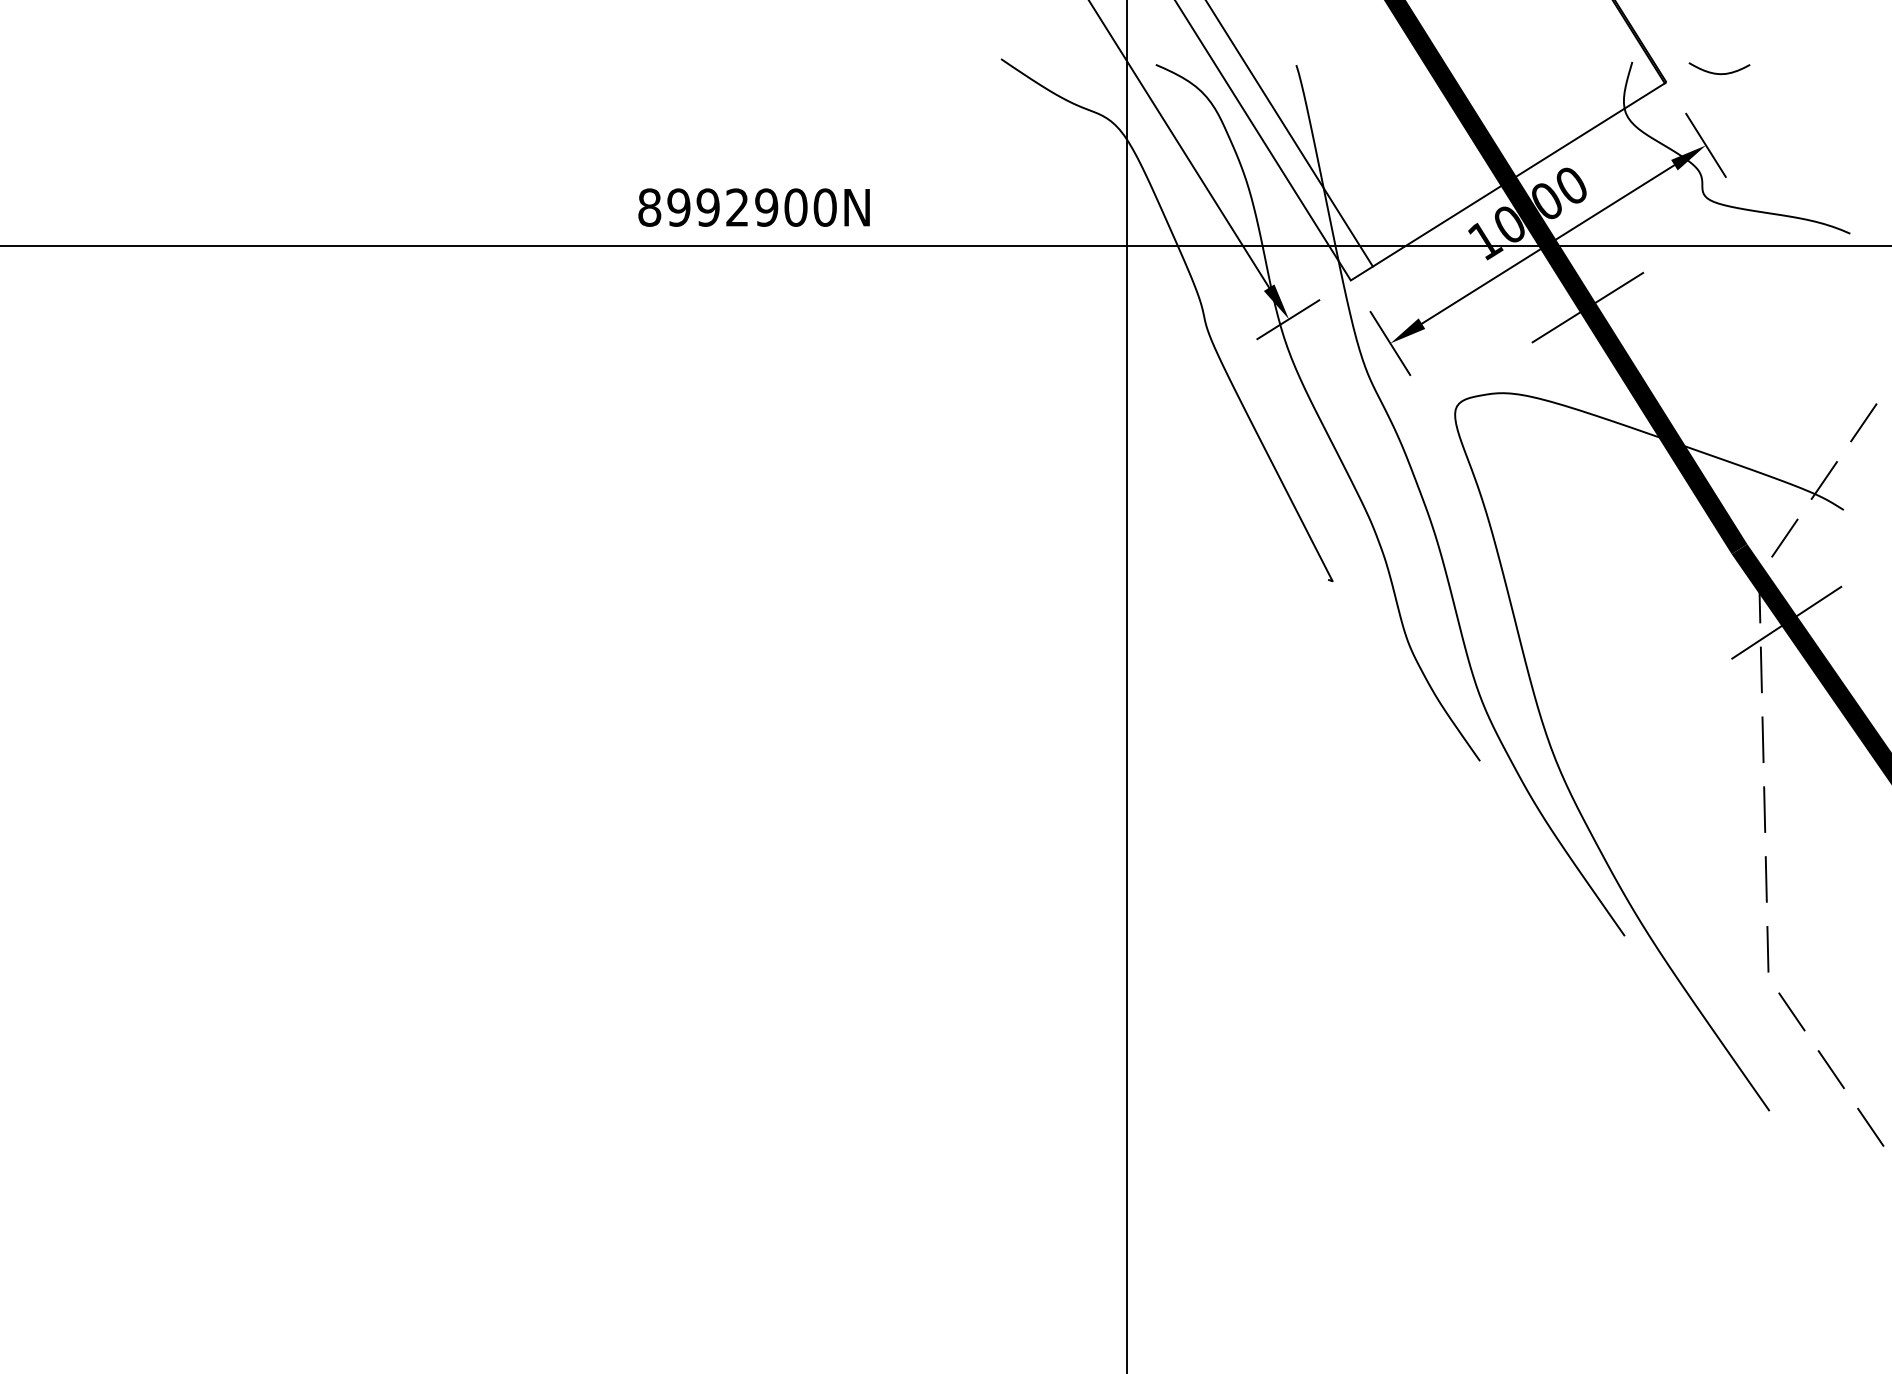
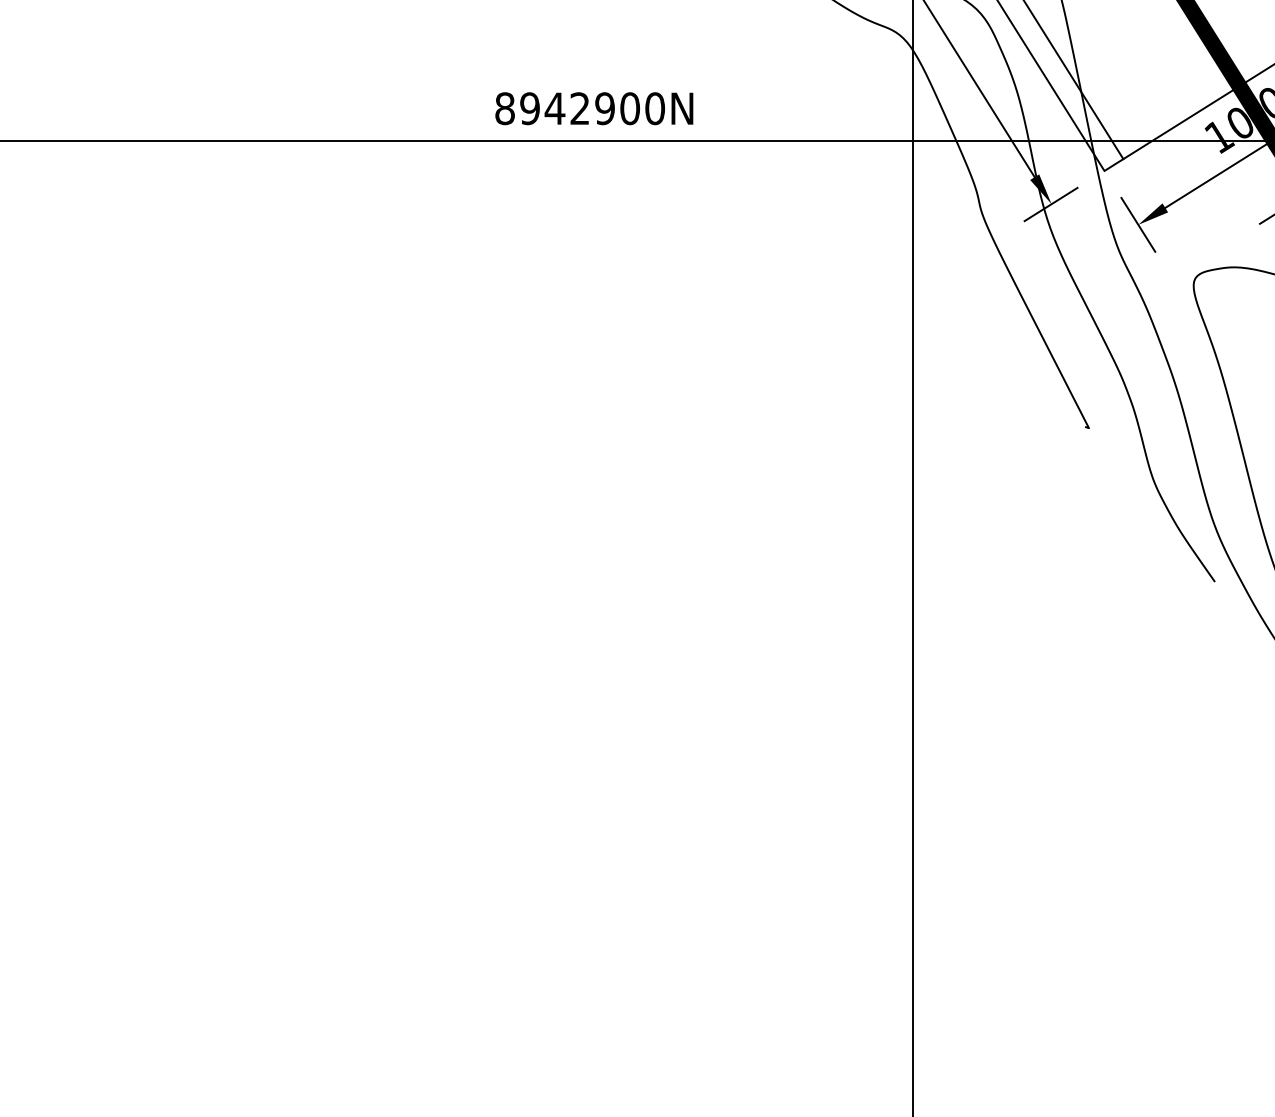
text: (708, 207) -> (555, 108), 8992900N -> 8942900N

